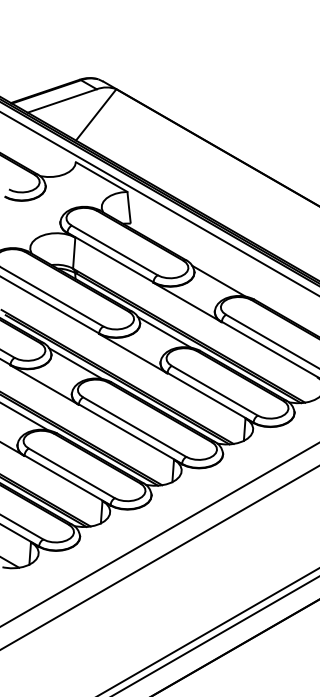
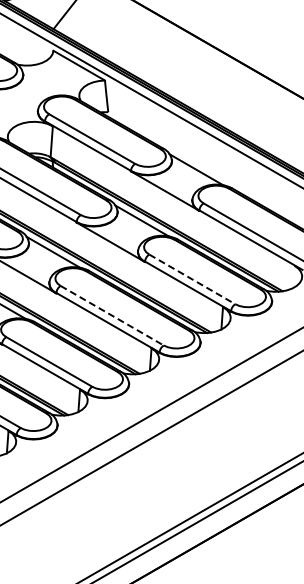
line: (214, 390) -> (192, 279), solid -> dashed
line: (134, 427) -> (112, 316), solid -> dashed

